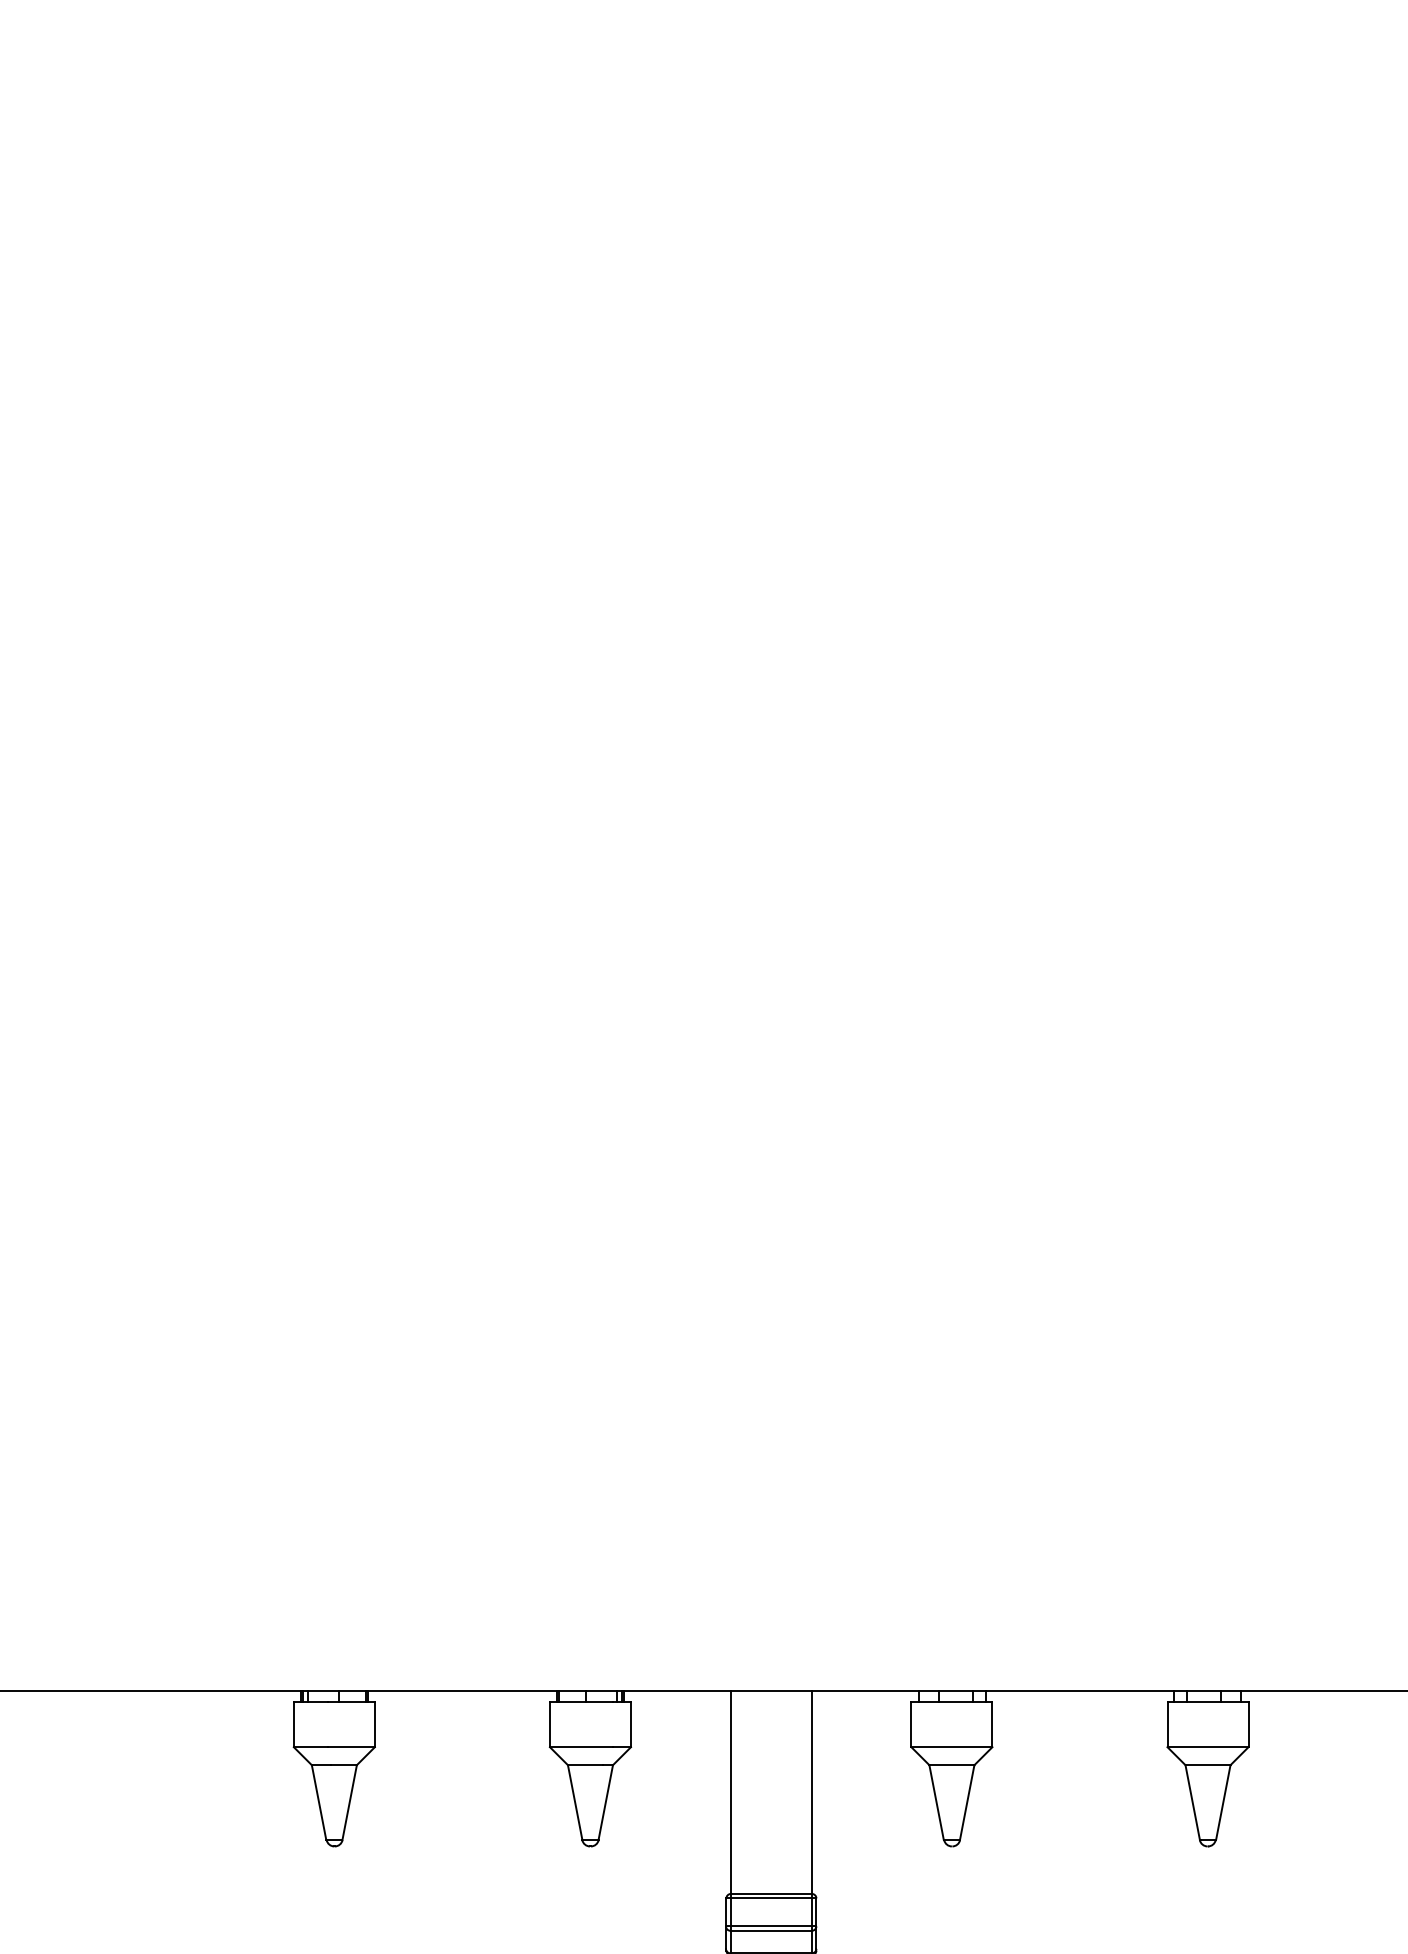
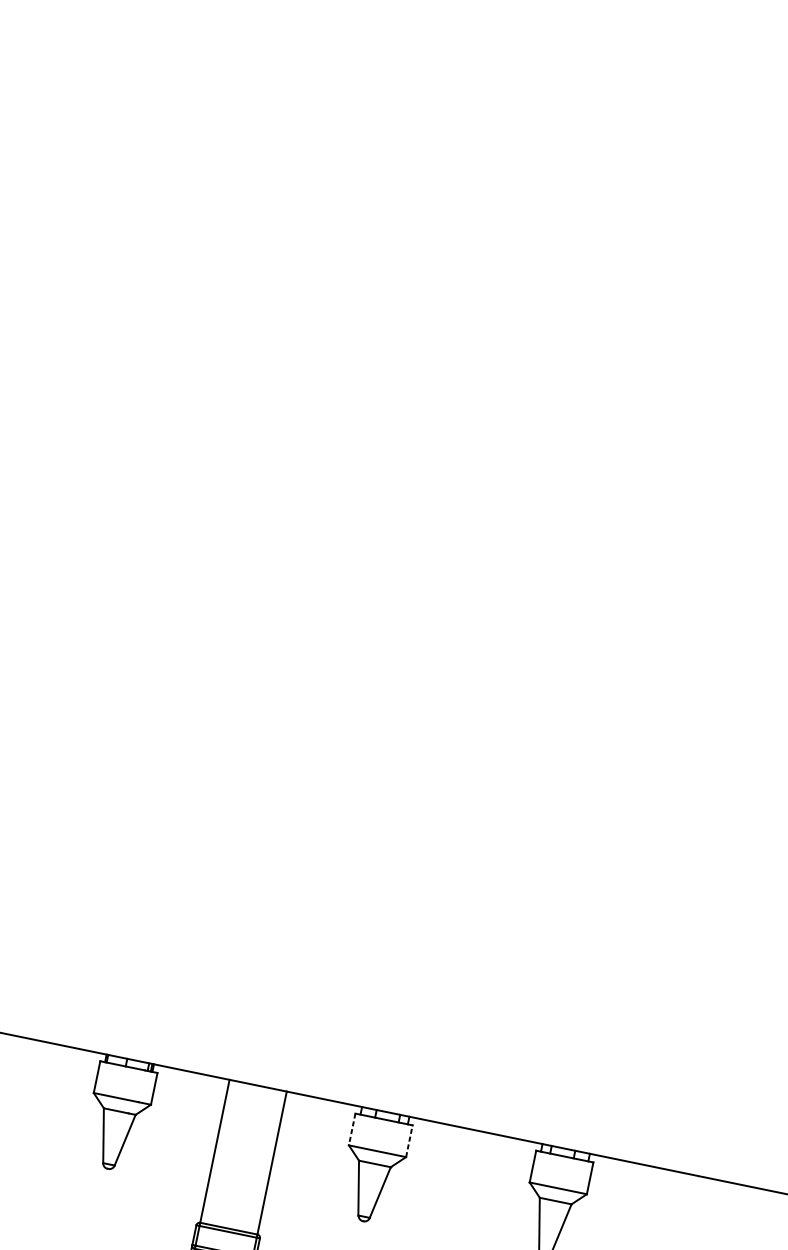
line: (911, 1724) -> (352, 1129), solid -> dashed
line: (992, 1724) -> (409, 1141), solid -> dashed

